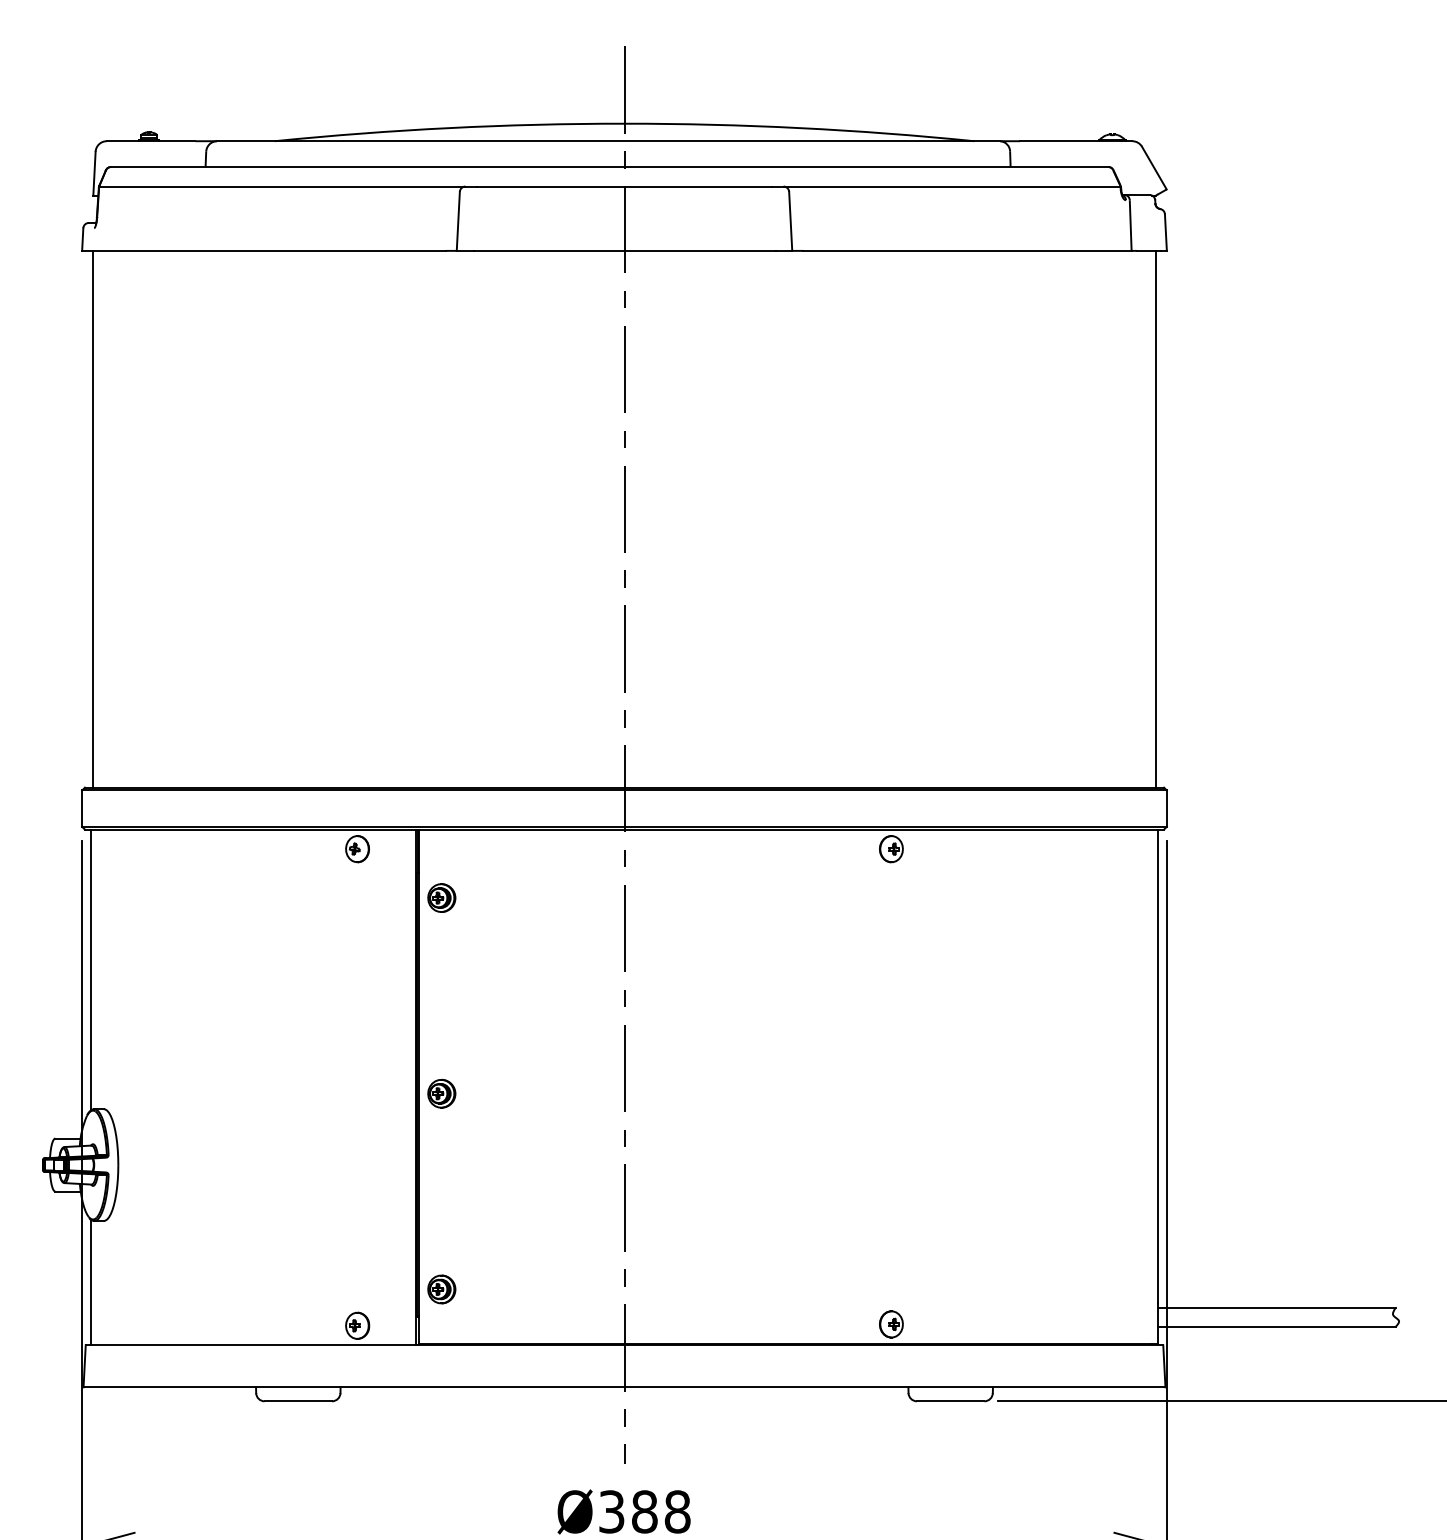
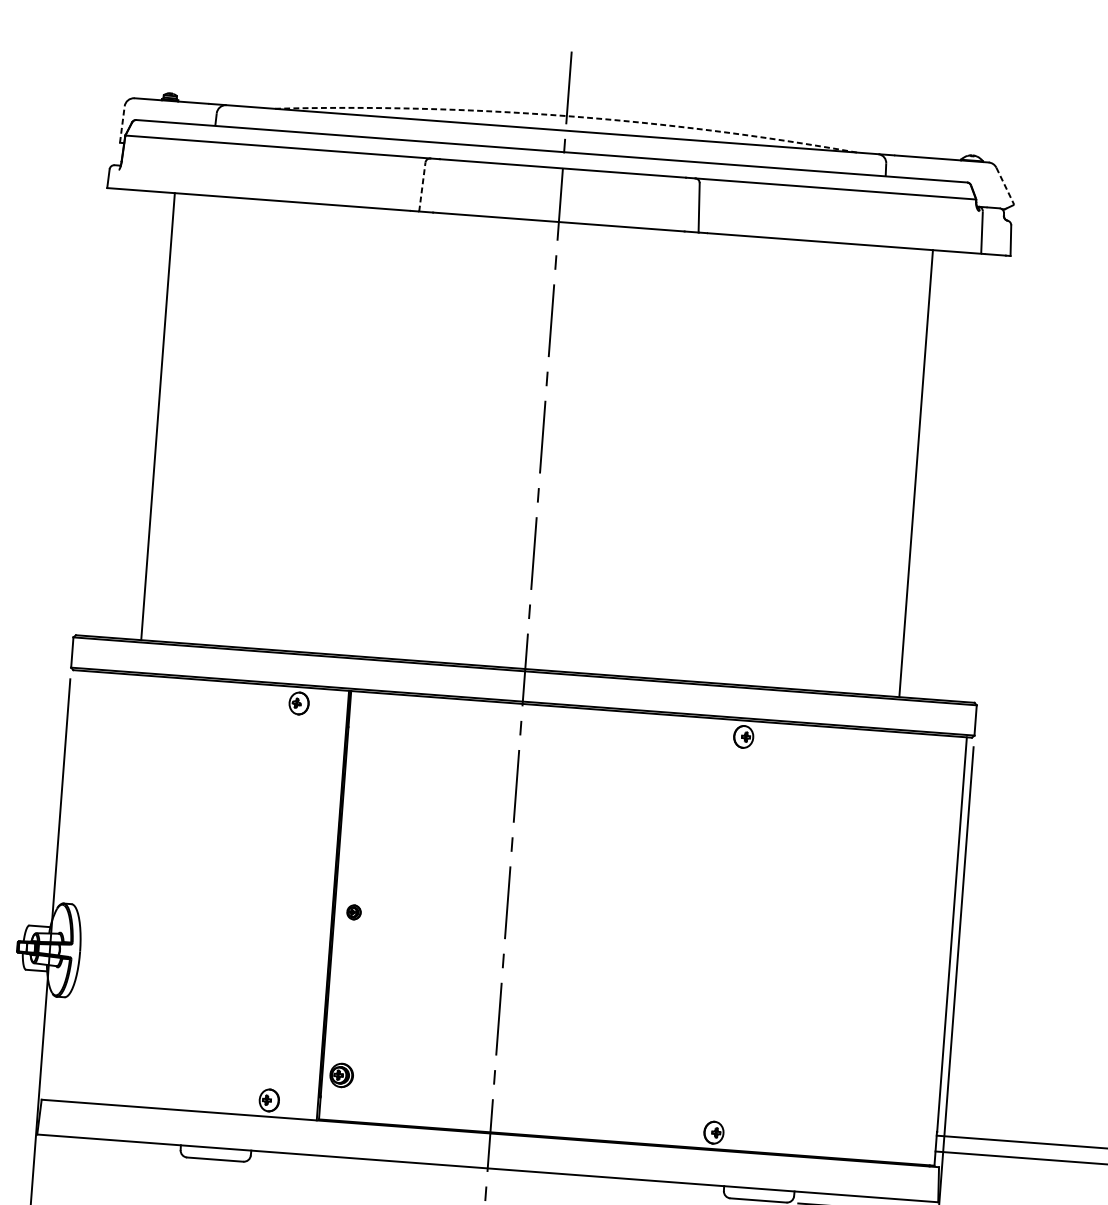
arc: (624, 123) -> (566, 115), solid -> dashed
line: (1154, 168) -> (1005, 186), solid -> dashed
line: (94, 173) -> (122, 124), solid -> dashed
line: (458, 221) -> (422, 187), solid -> dashed
line: (93, 518) -> (158, 416), moved
line: (1155, 518) -> (916, 472), moved
part: (441, 897) -> (366, 749), removed
line: (91, 969) -> (70, 787), removed
part: (441, 1093) -> (353, 912), size x0.6
line: (91, 1282) -> (50, 1047), removed

